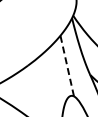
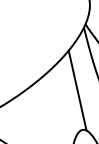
line: (67, 65) -> (77, 89), dashed -> solid

